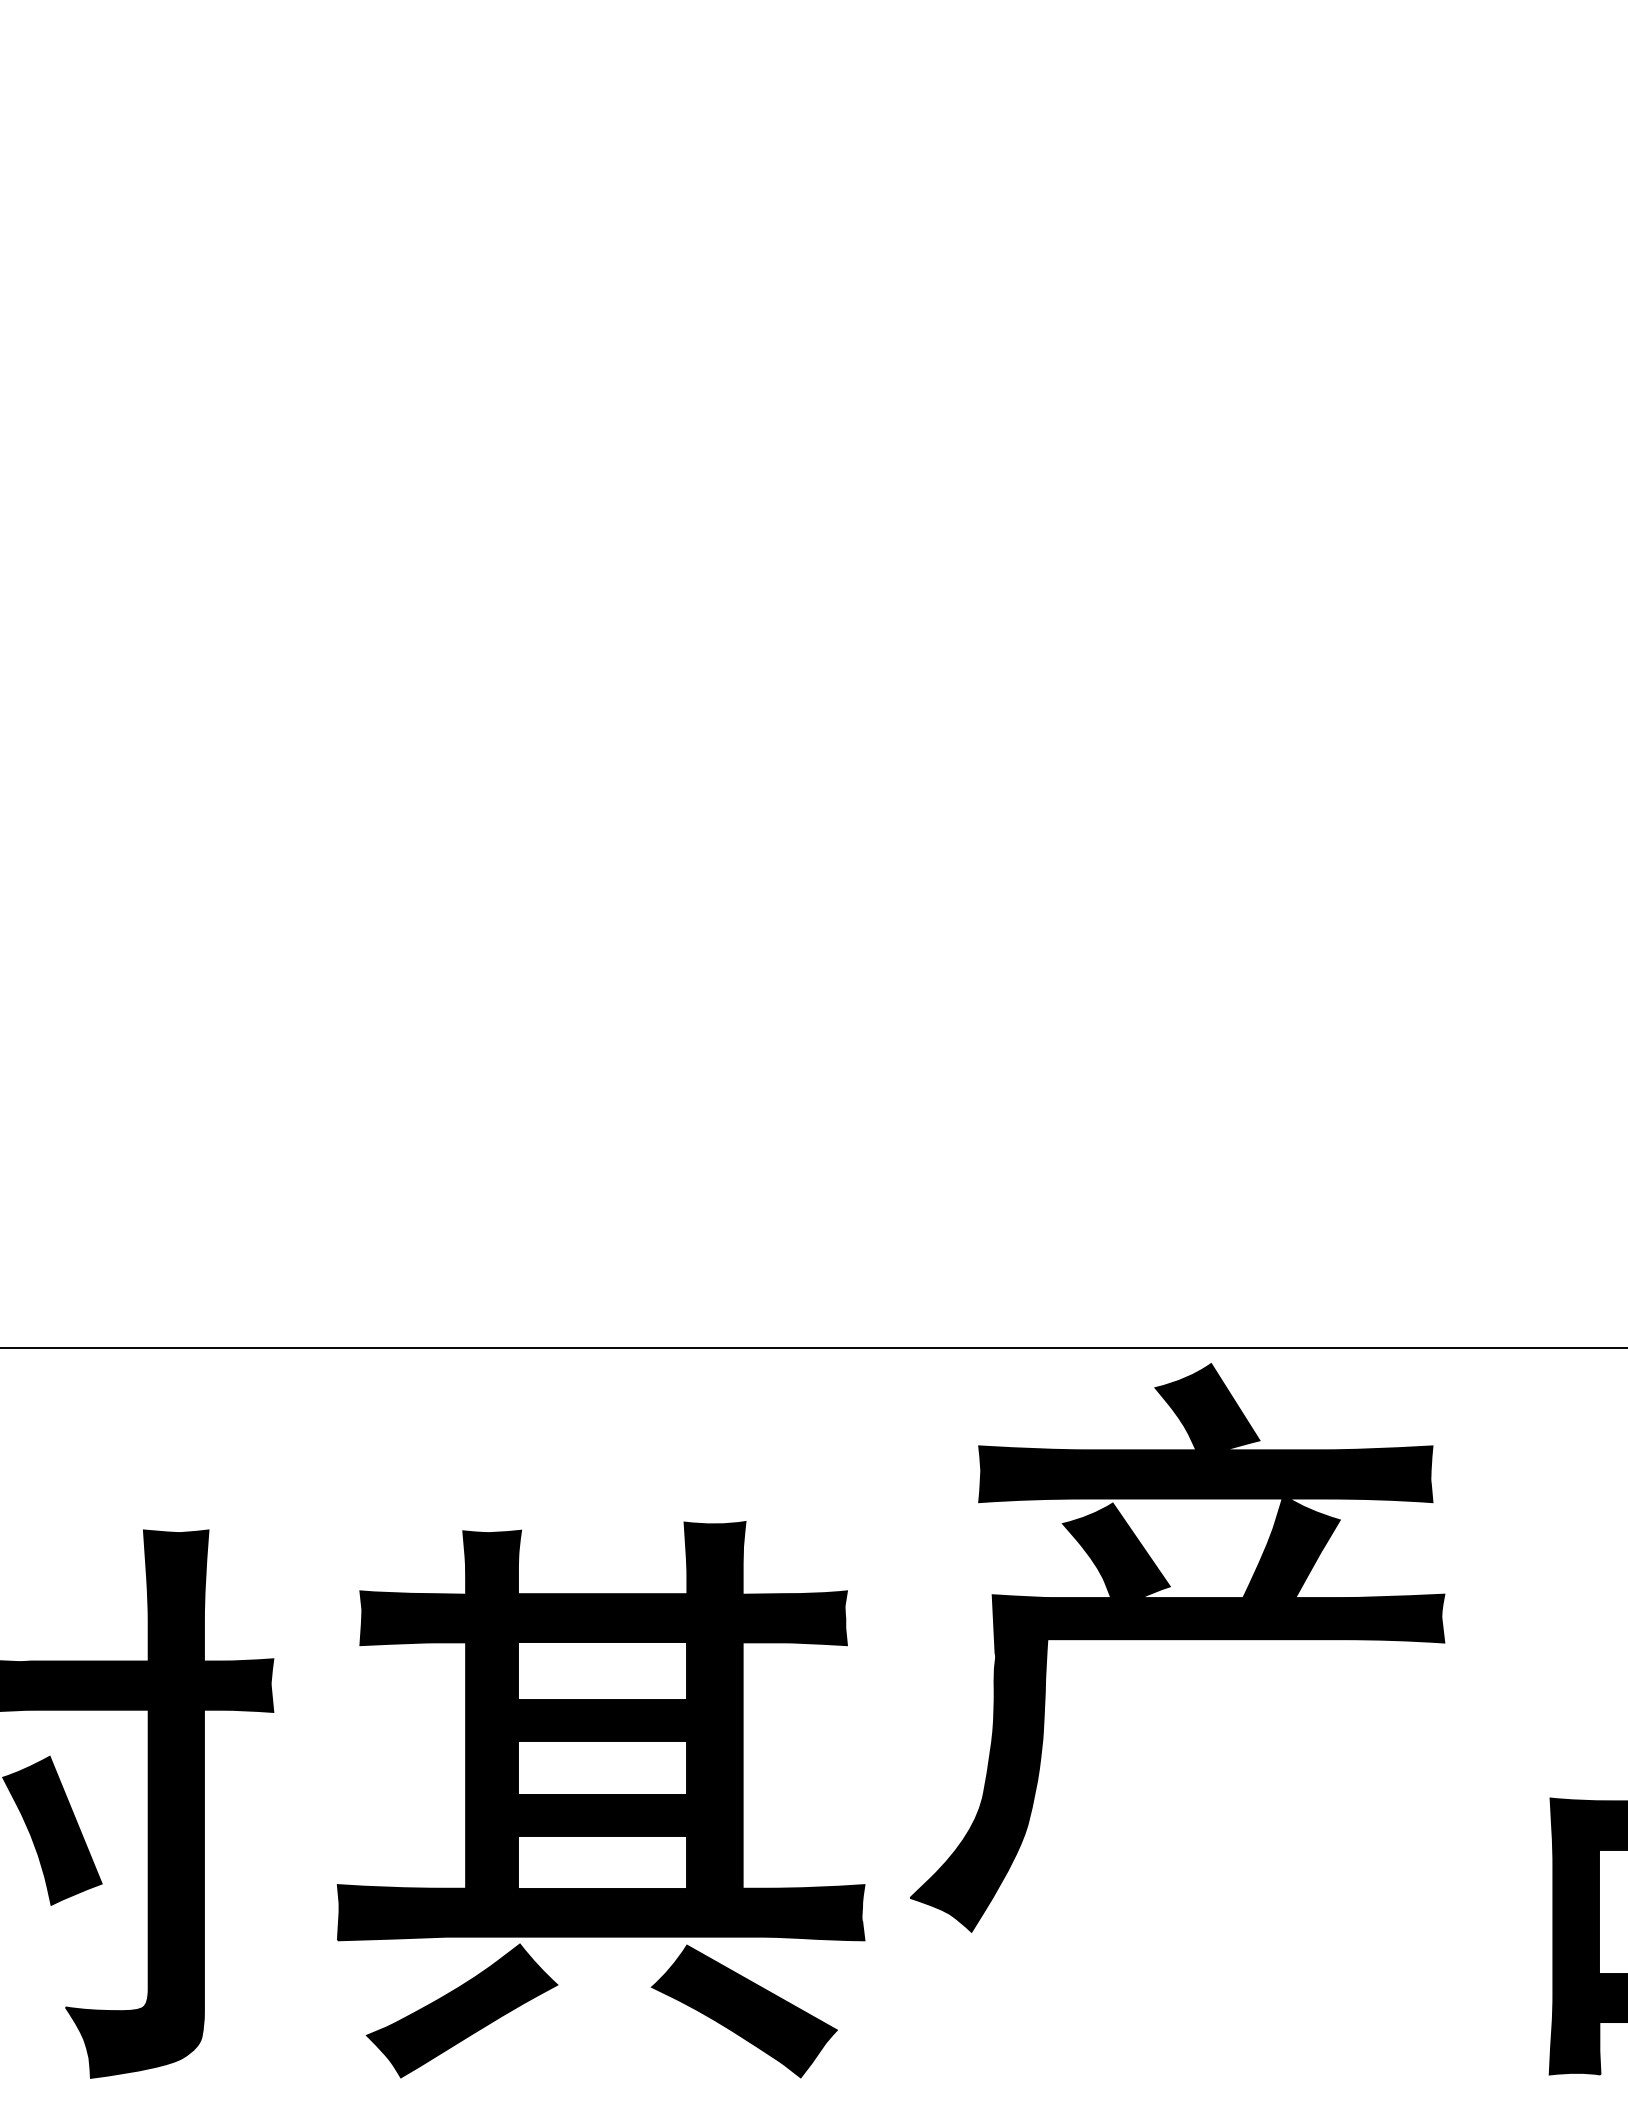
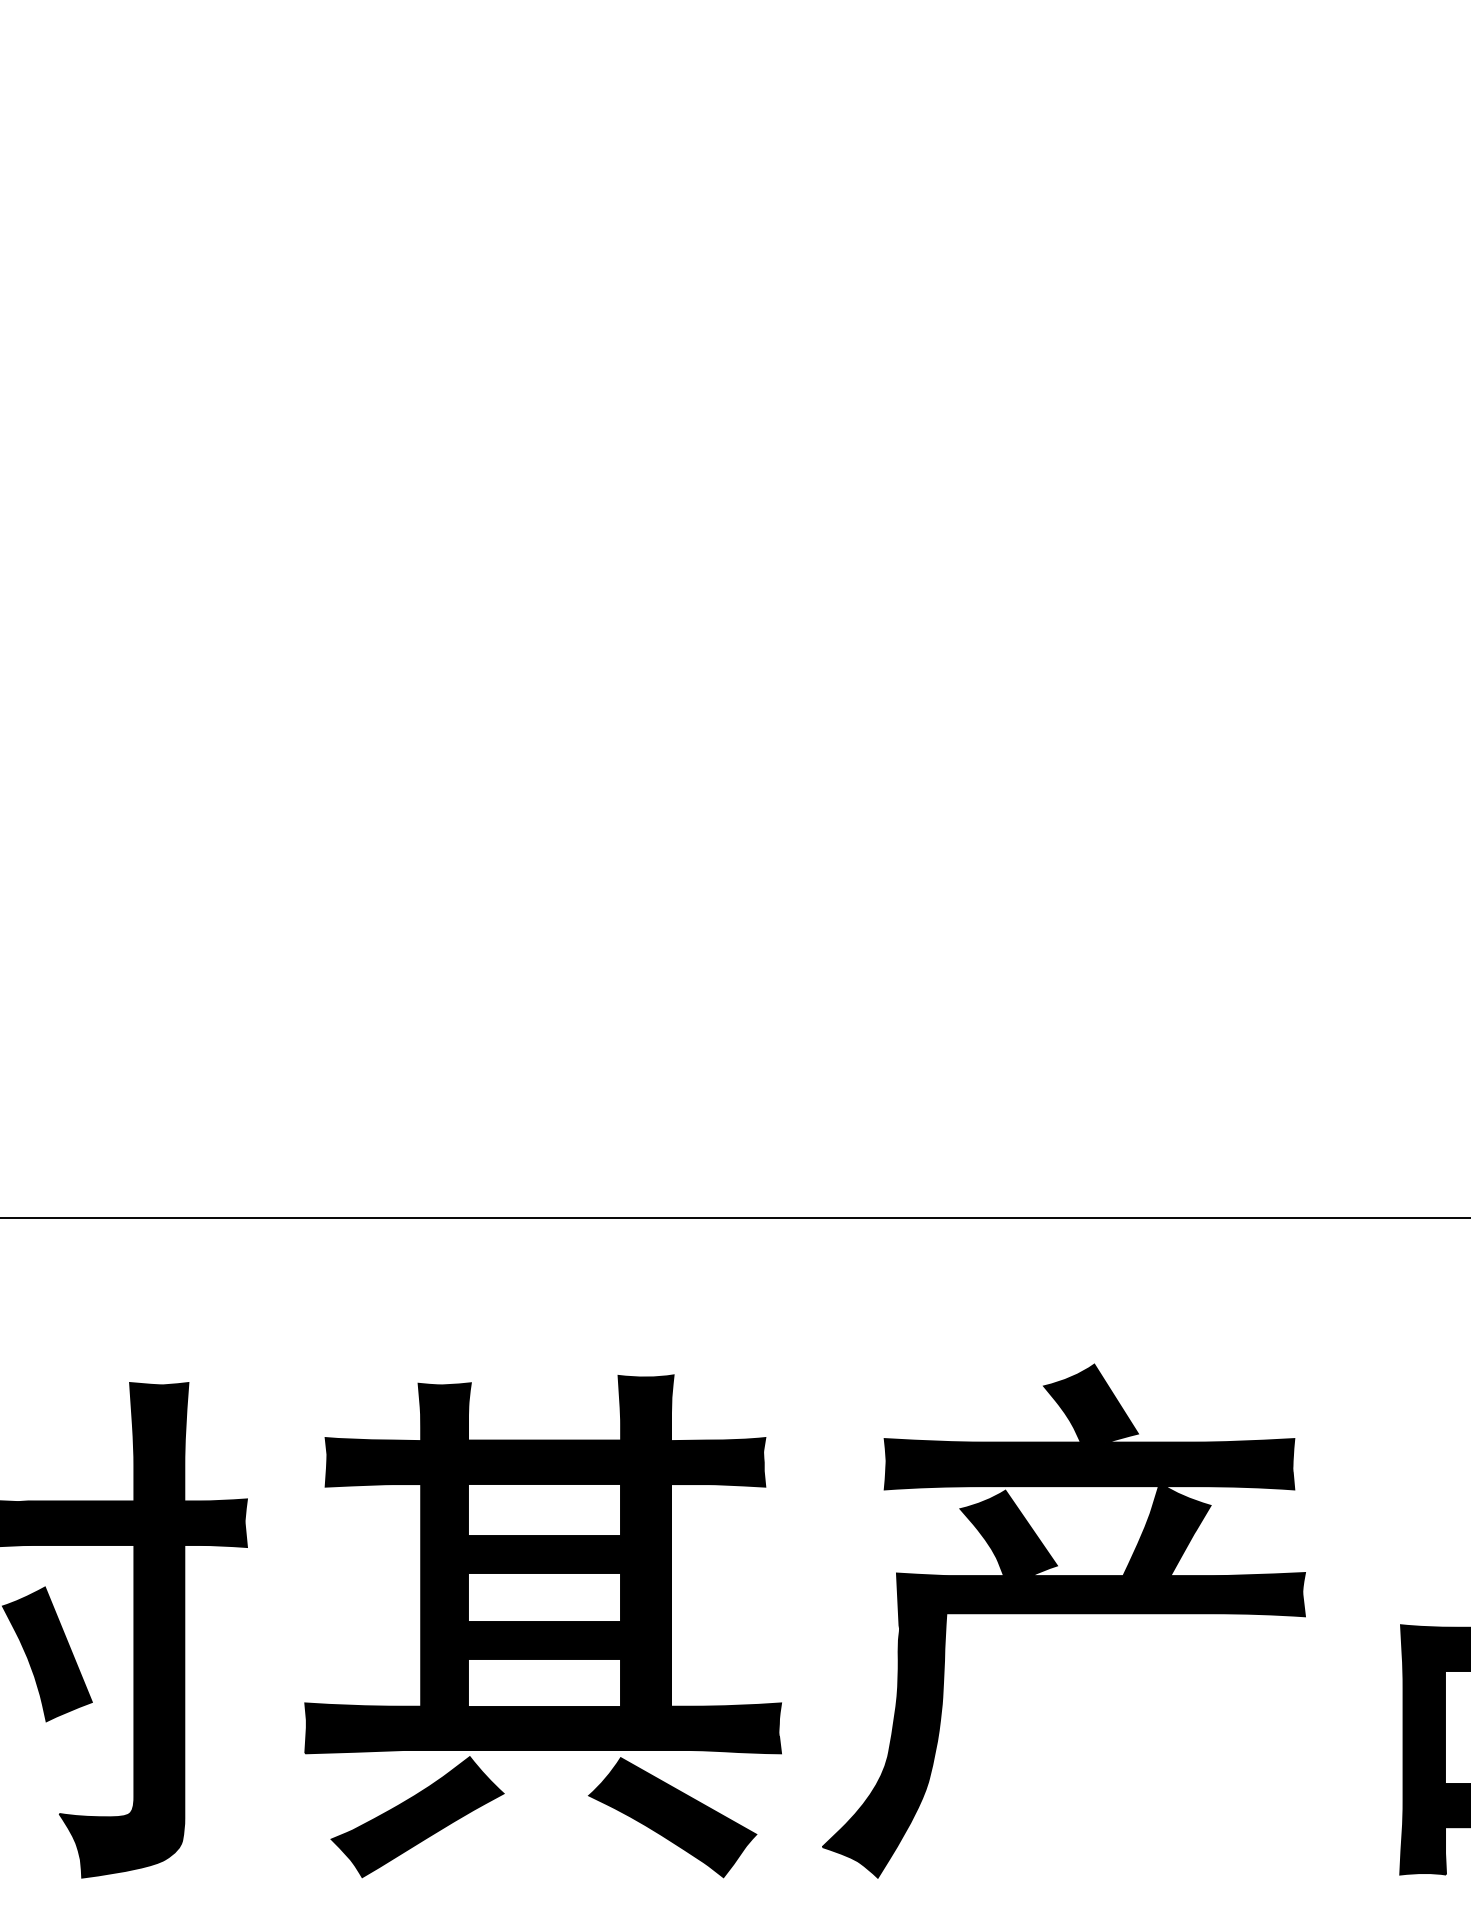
part: (1177, 1647) -> (1063, 1620), moved

